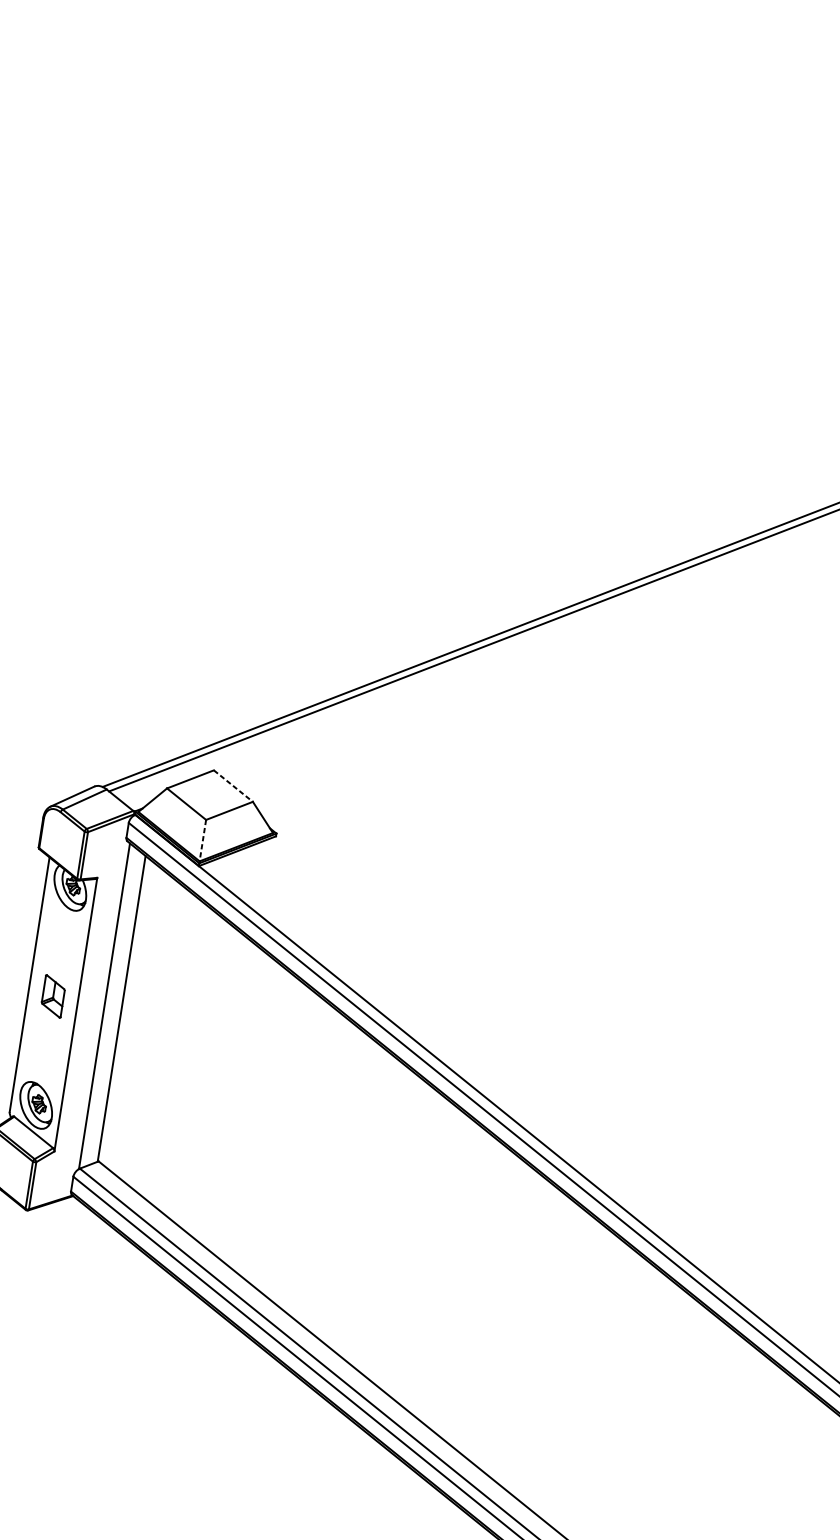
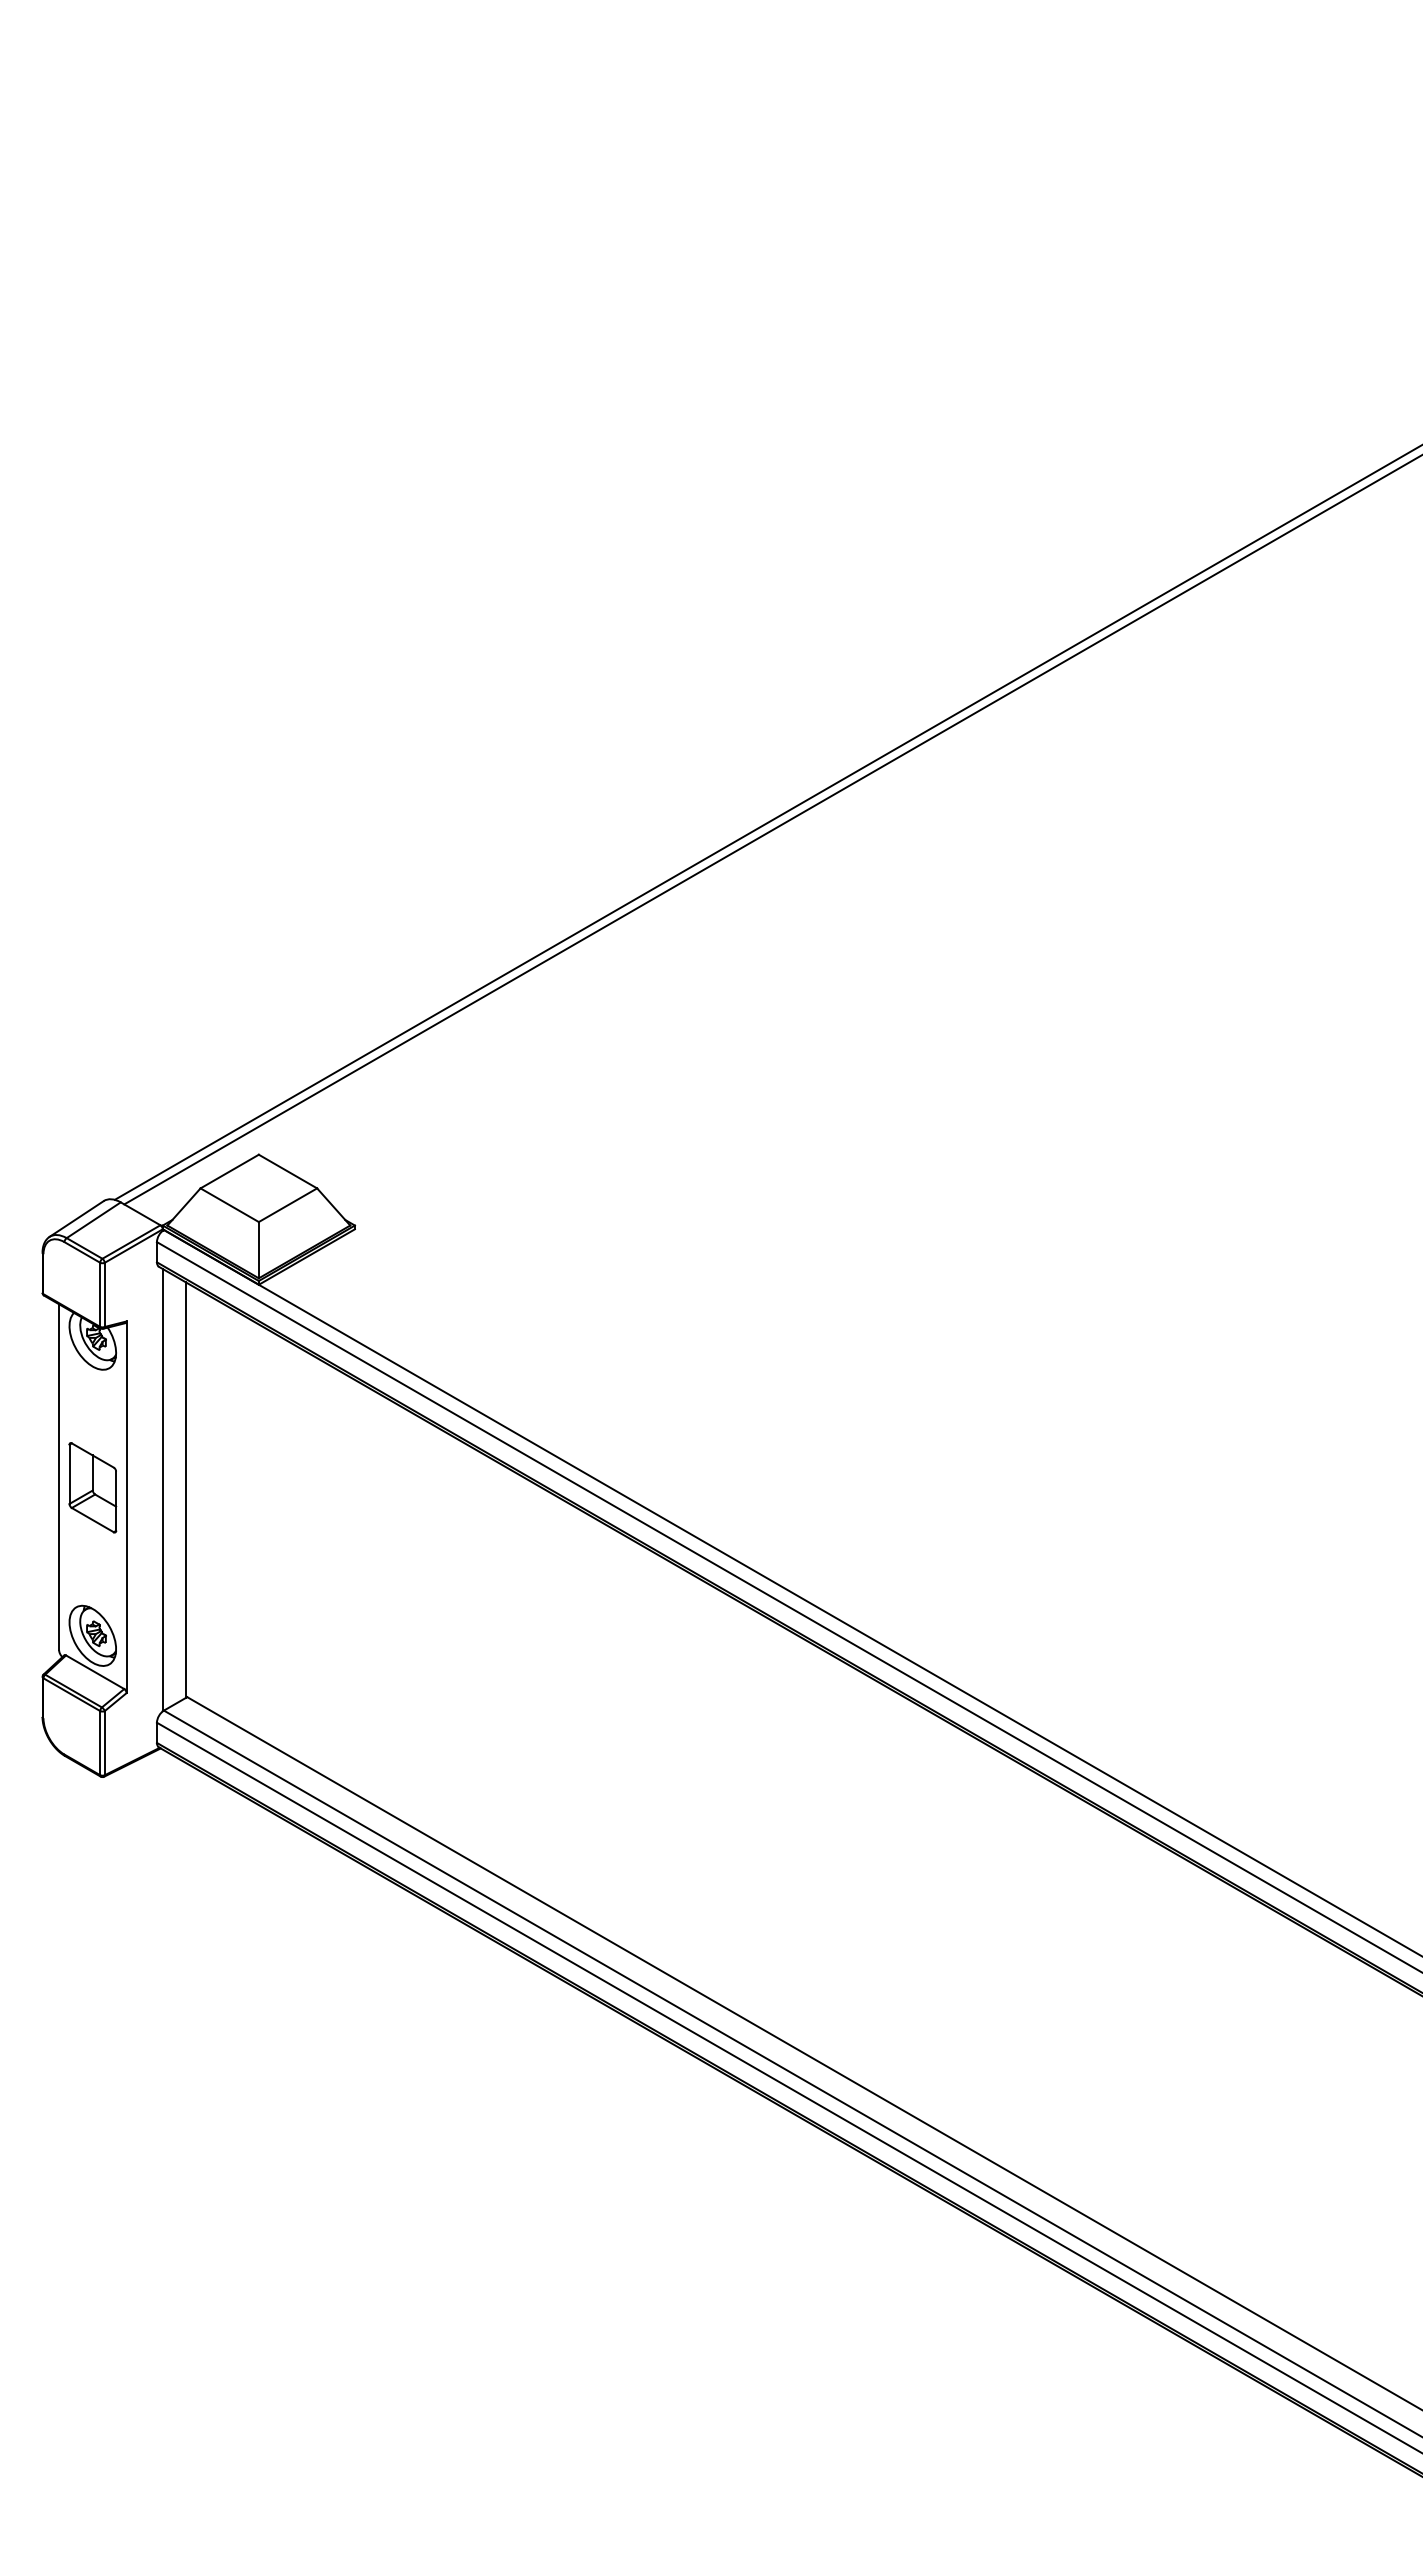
line: (233, 786) -> (288, 1171), dashed -> solid
line: (202, 840) -> (258, 1250), dashed -> solid
part: (53, 996) -> (92, 1487), size x1.67

